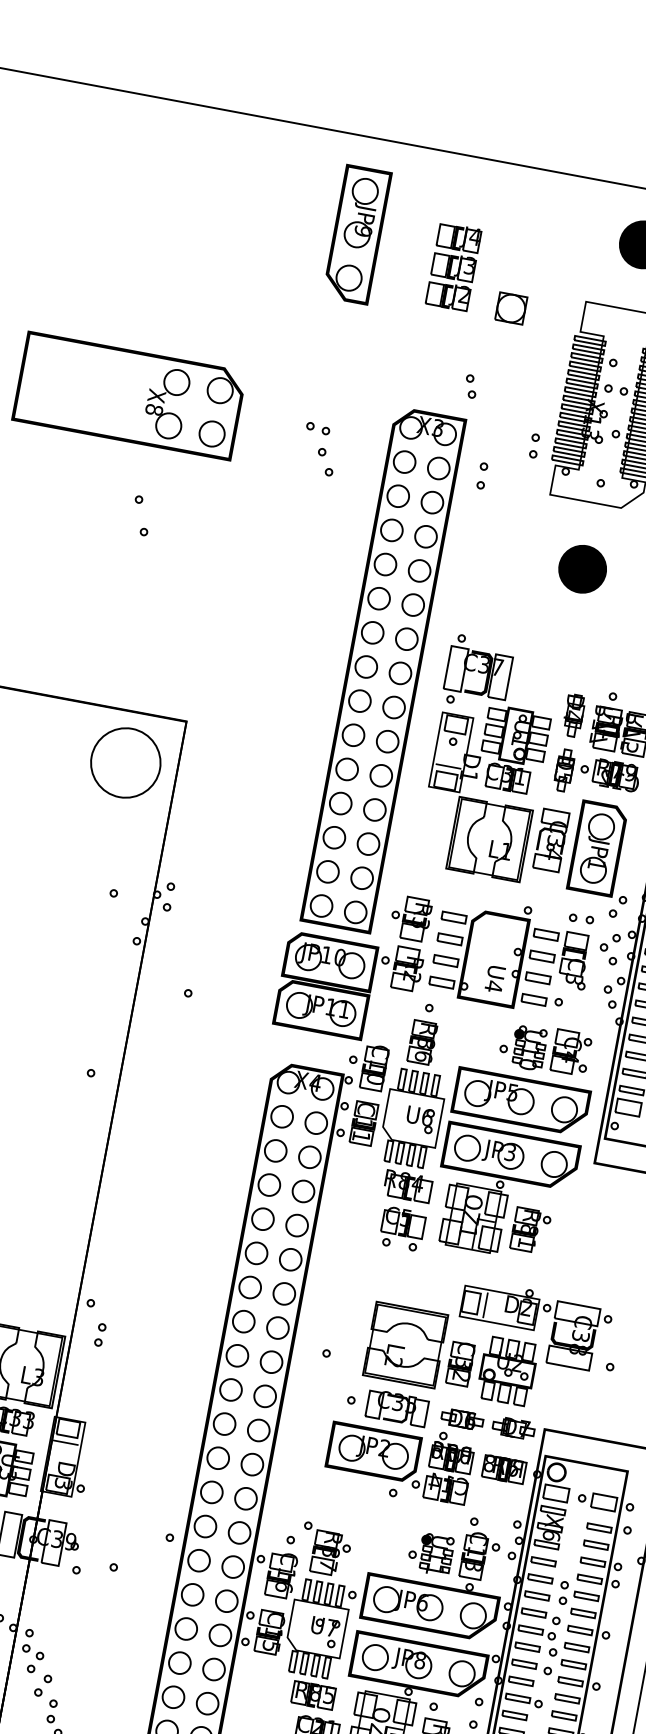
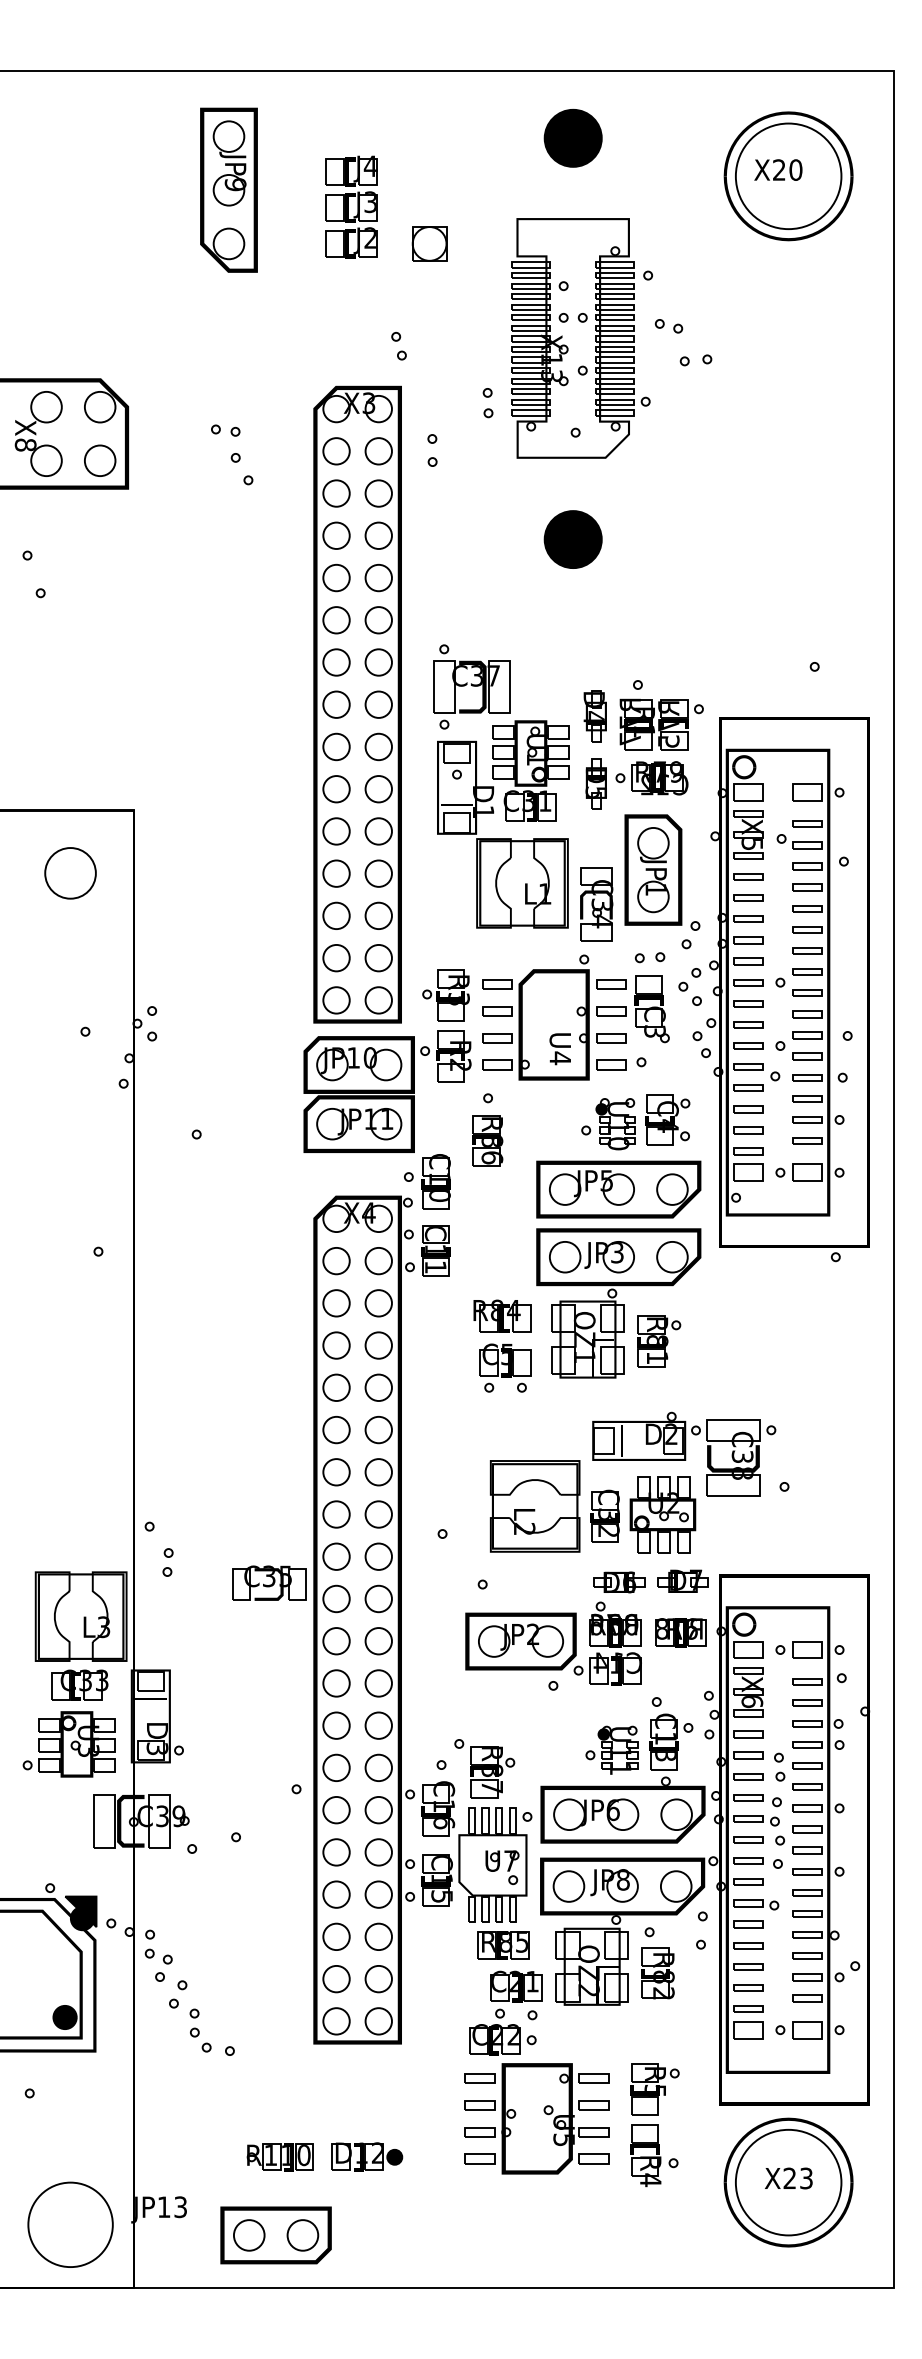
circle: (125, 763) -> (70, 873), size x0.6
part: (551, 840) -> (596, 904), moved
part: (412, 1118) -> (492, 1233), removed
part: (397, 1407) -> (269, 1582), moved

